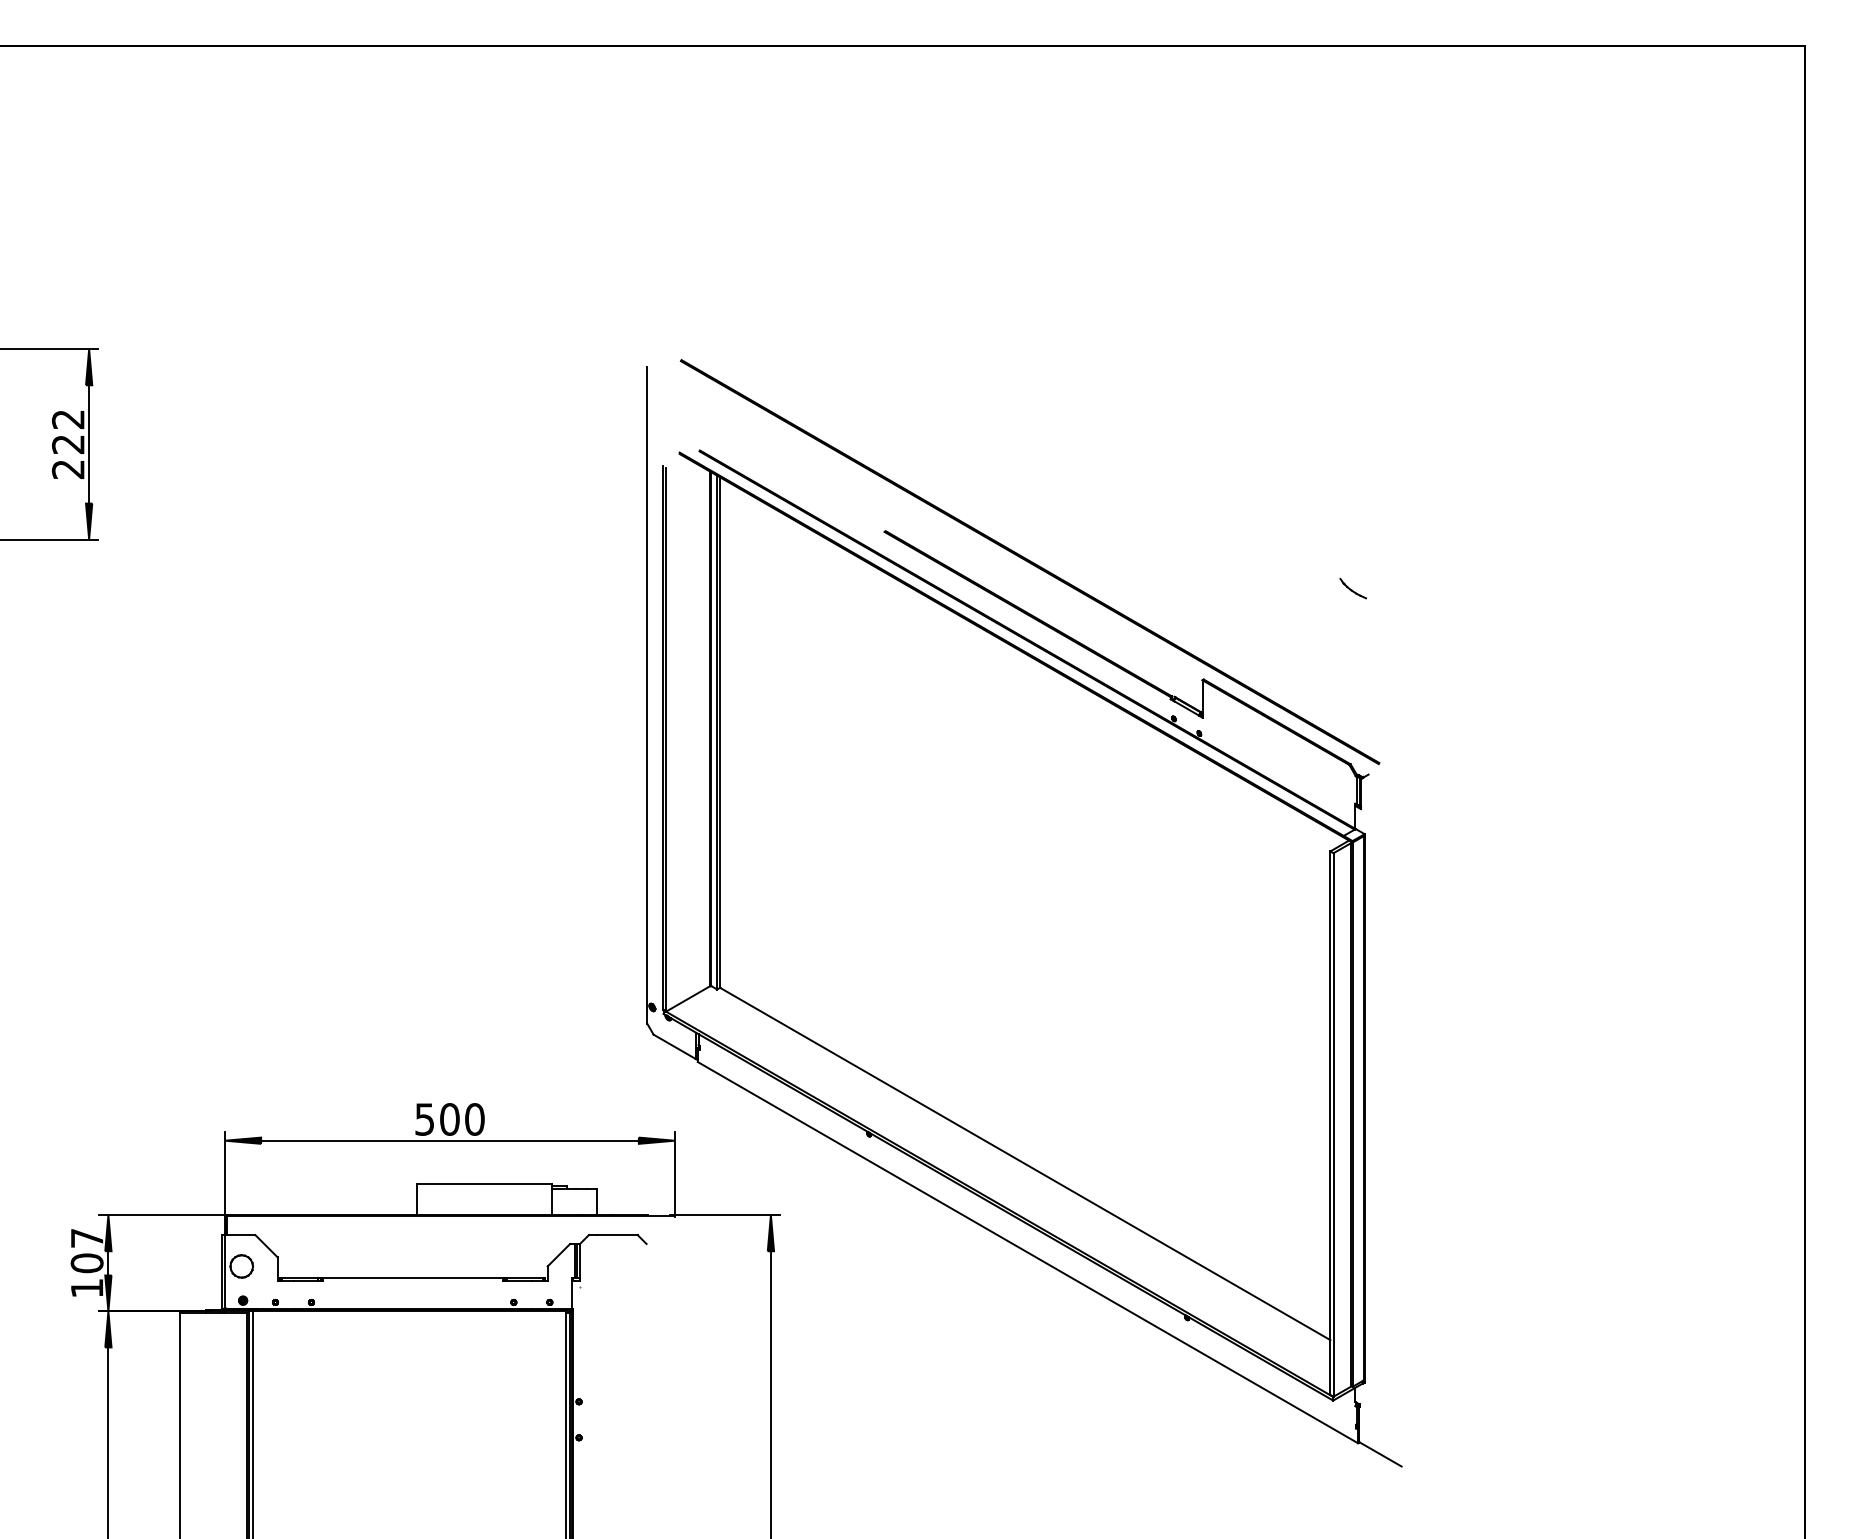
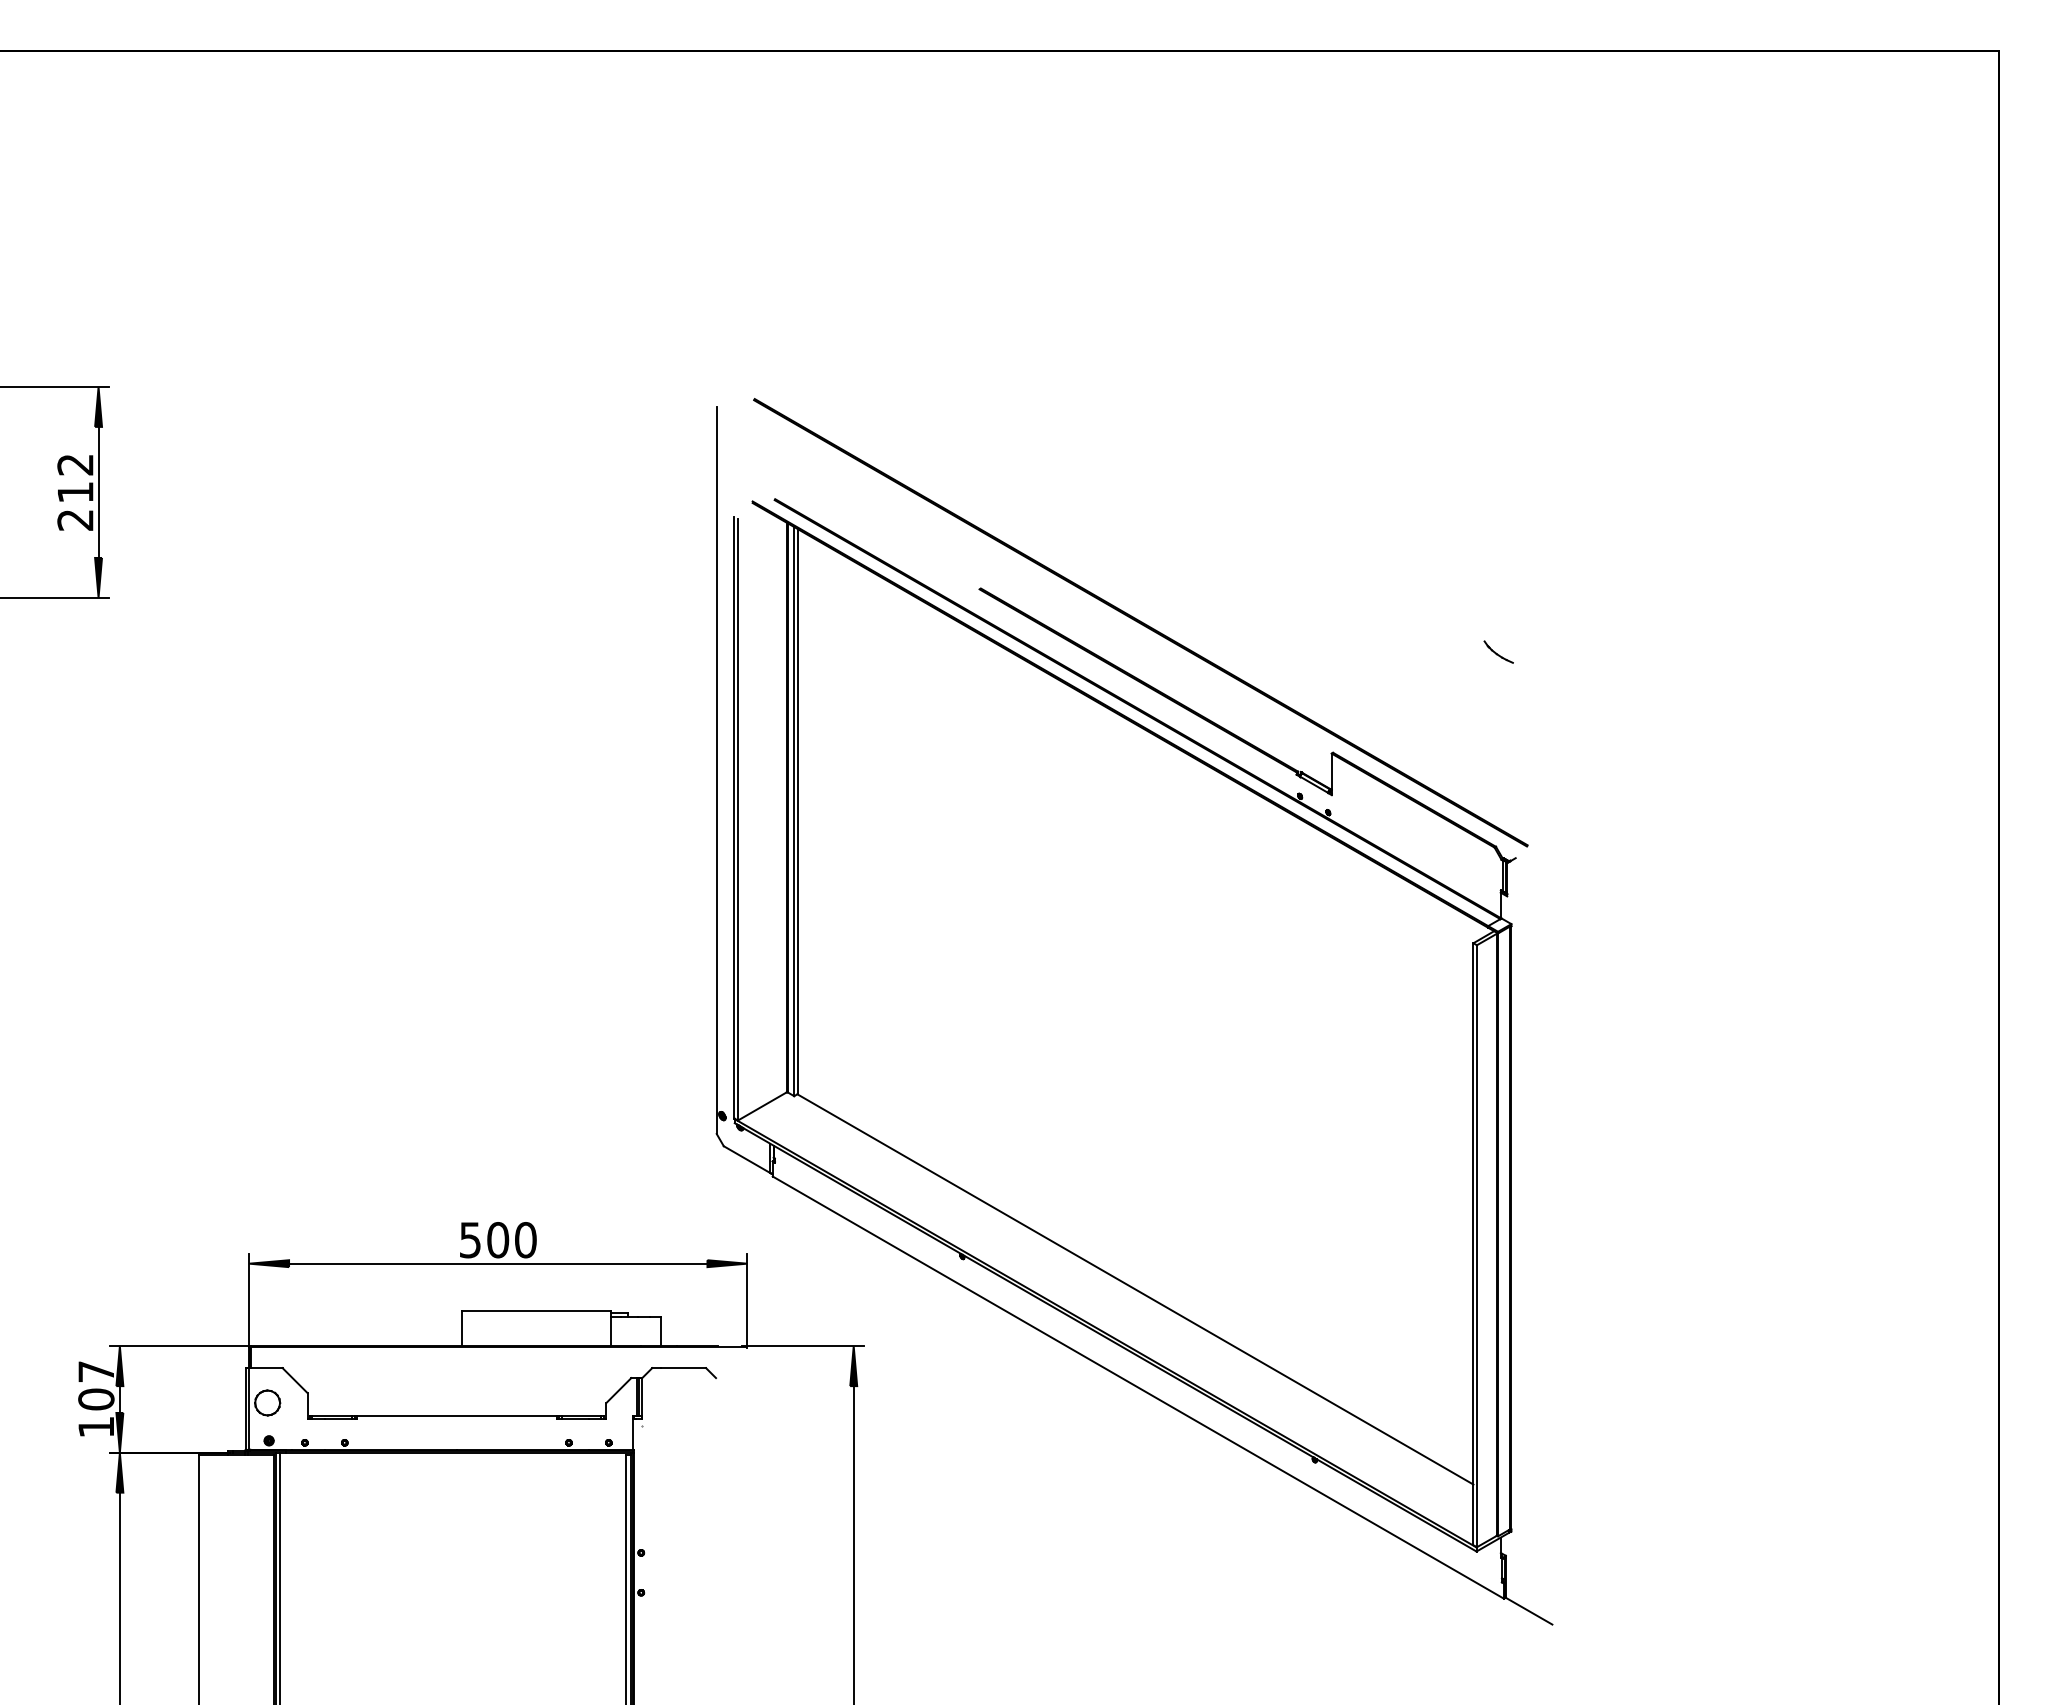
text: (68, 444) -> (75, 492), 222 -> 212

